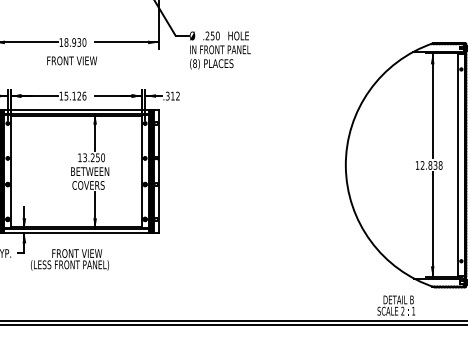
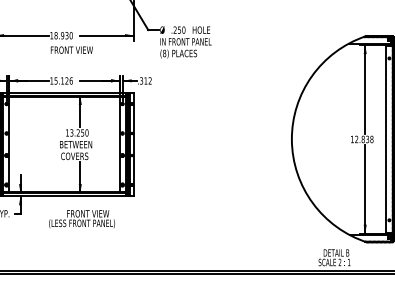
text: (71, 60) -> (71, 49), moved
text: (69, 260) -> (81, 219), moved

